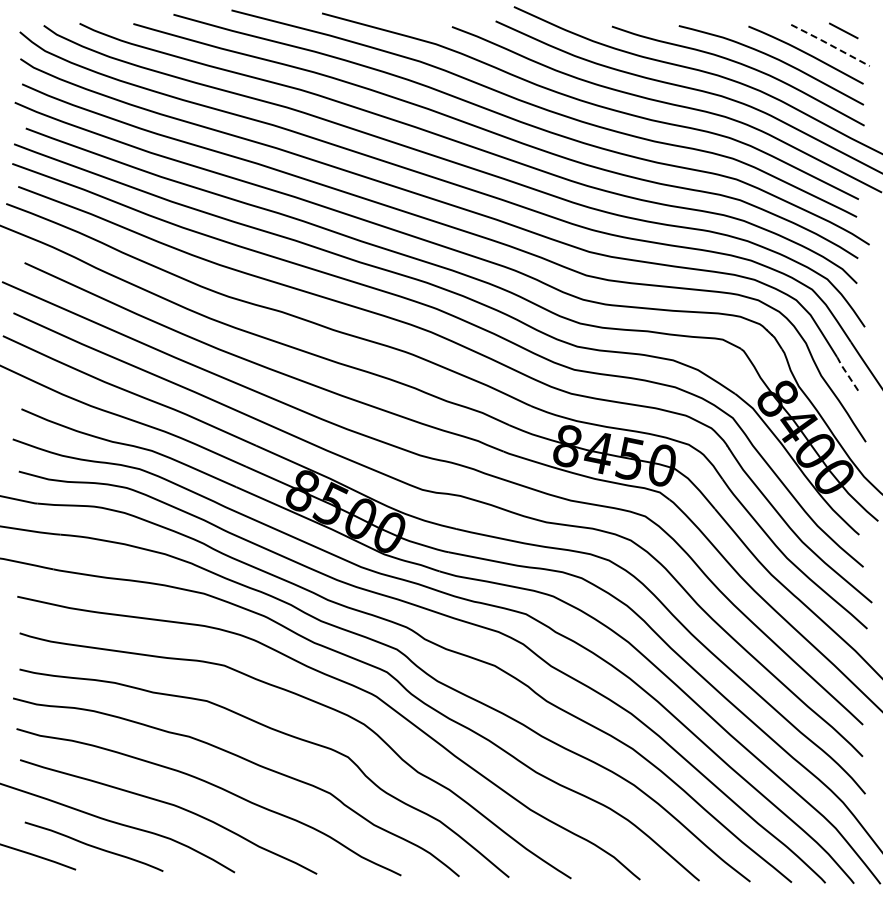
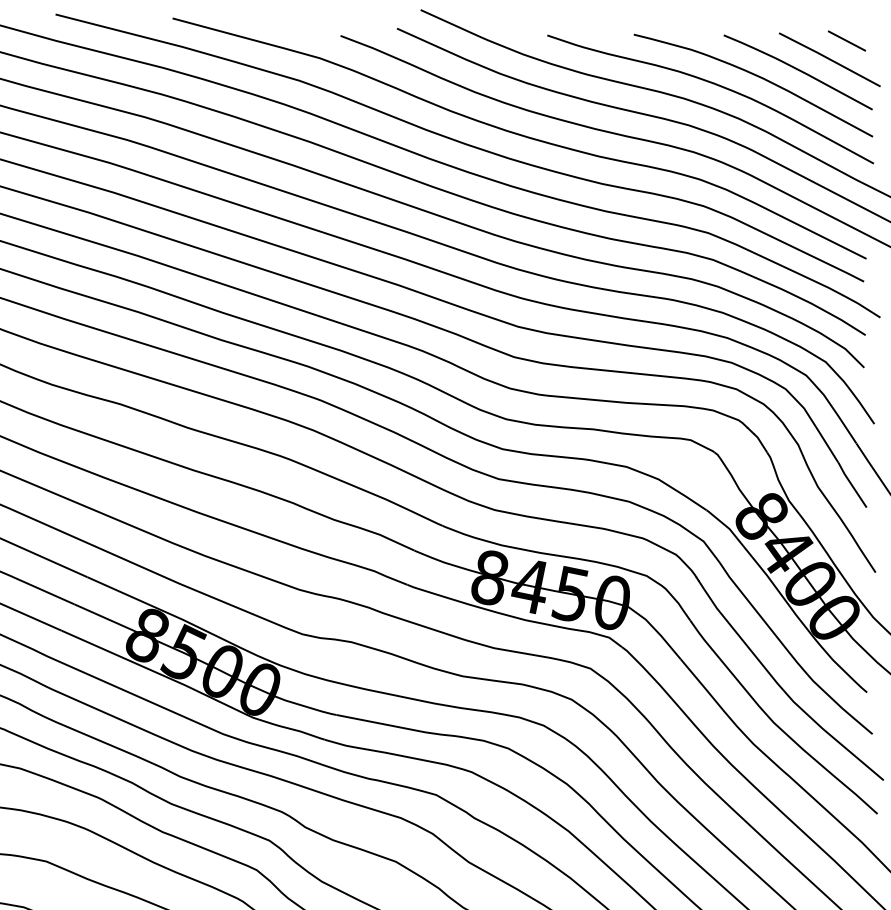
line: (830, 45) -> (829, 59), dashed -> solid
line: (846, 373) -> (850, 483), dashed -> solid

